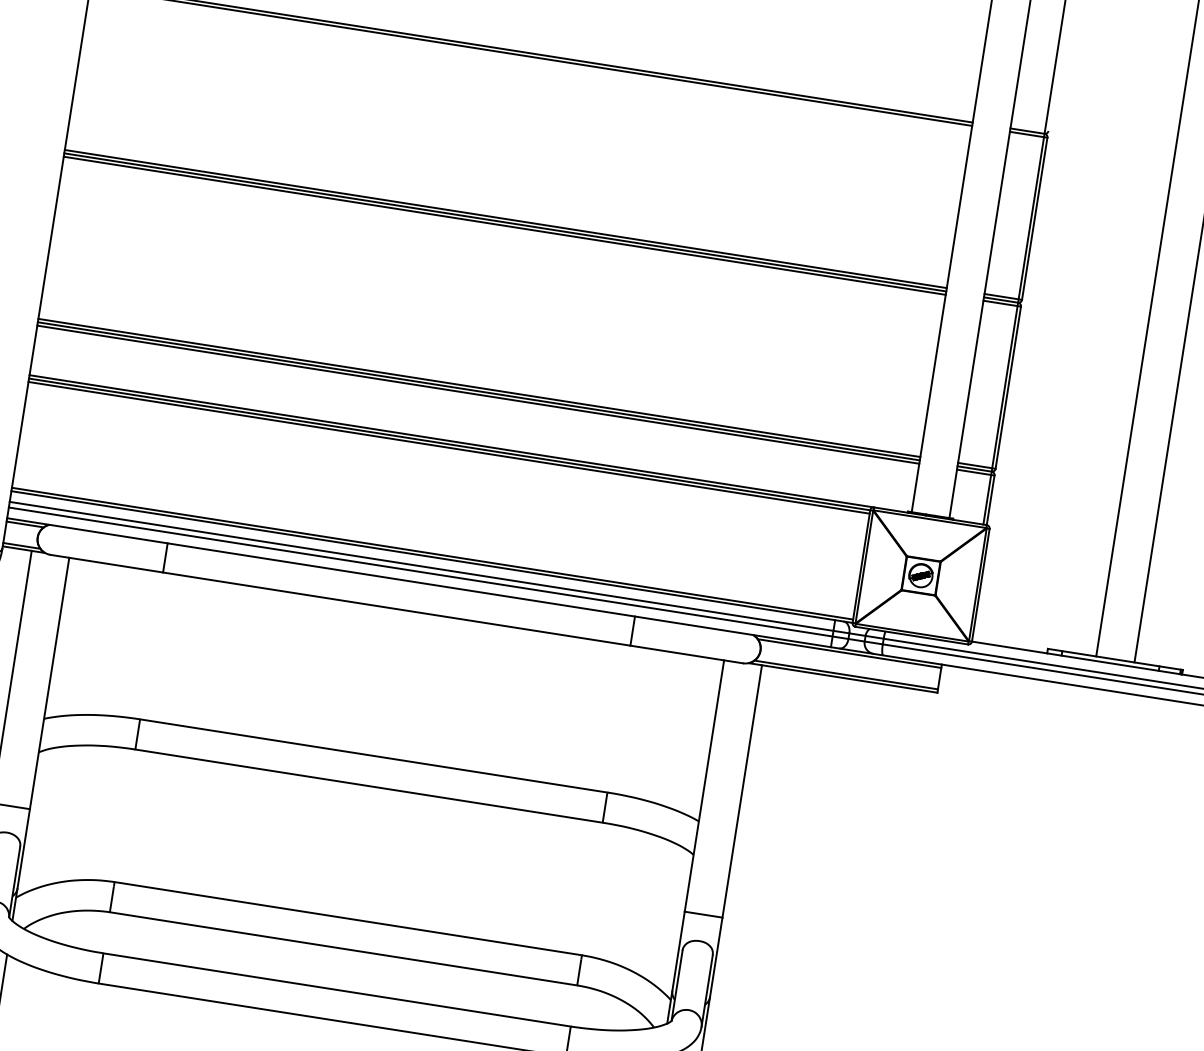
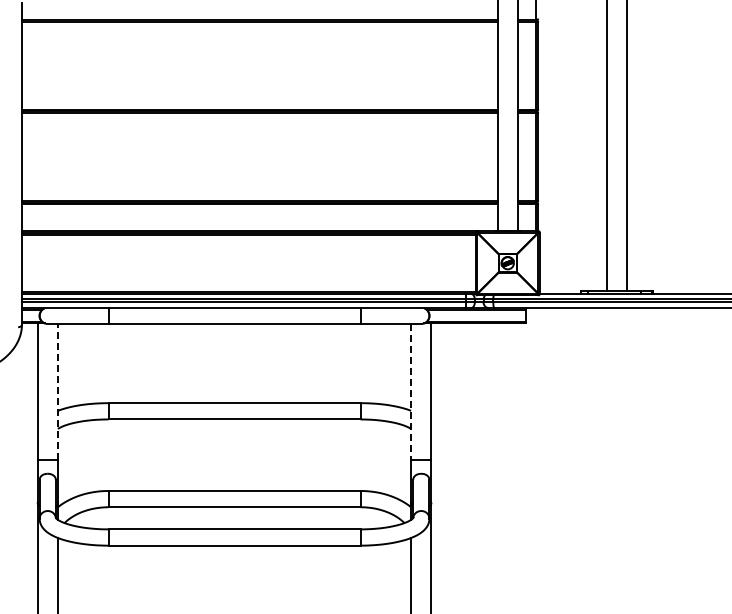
line: (48, 682) -> (57, 391), solid -> dashed
line: (705, 785) -> (411, 391), solid -> dashed

